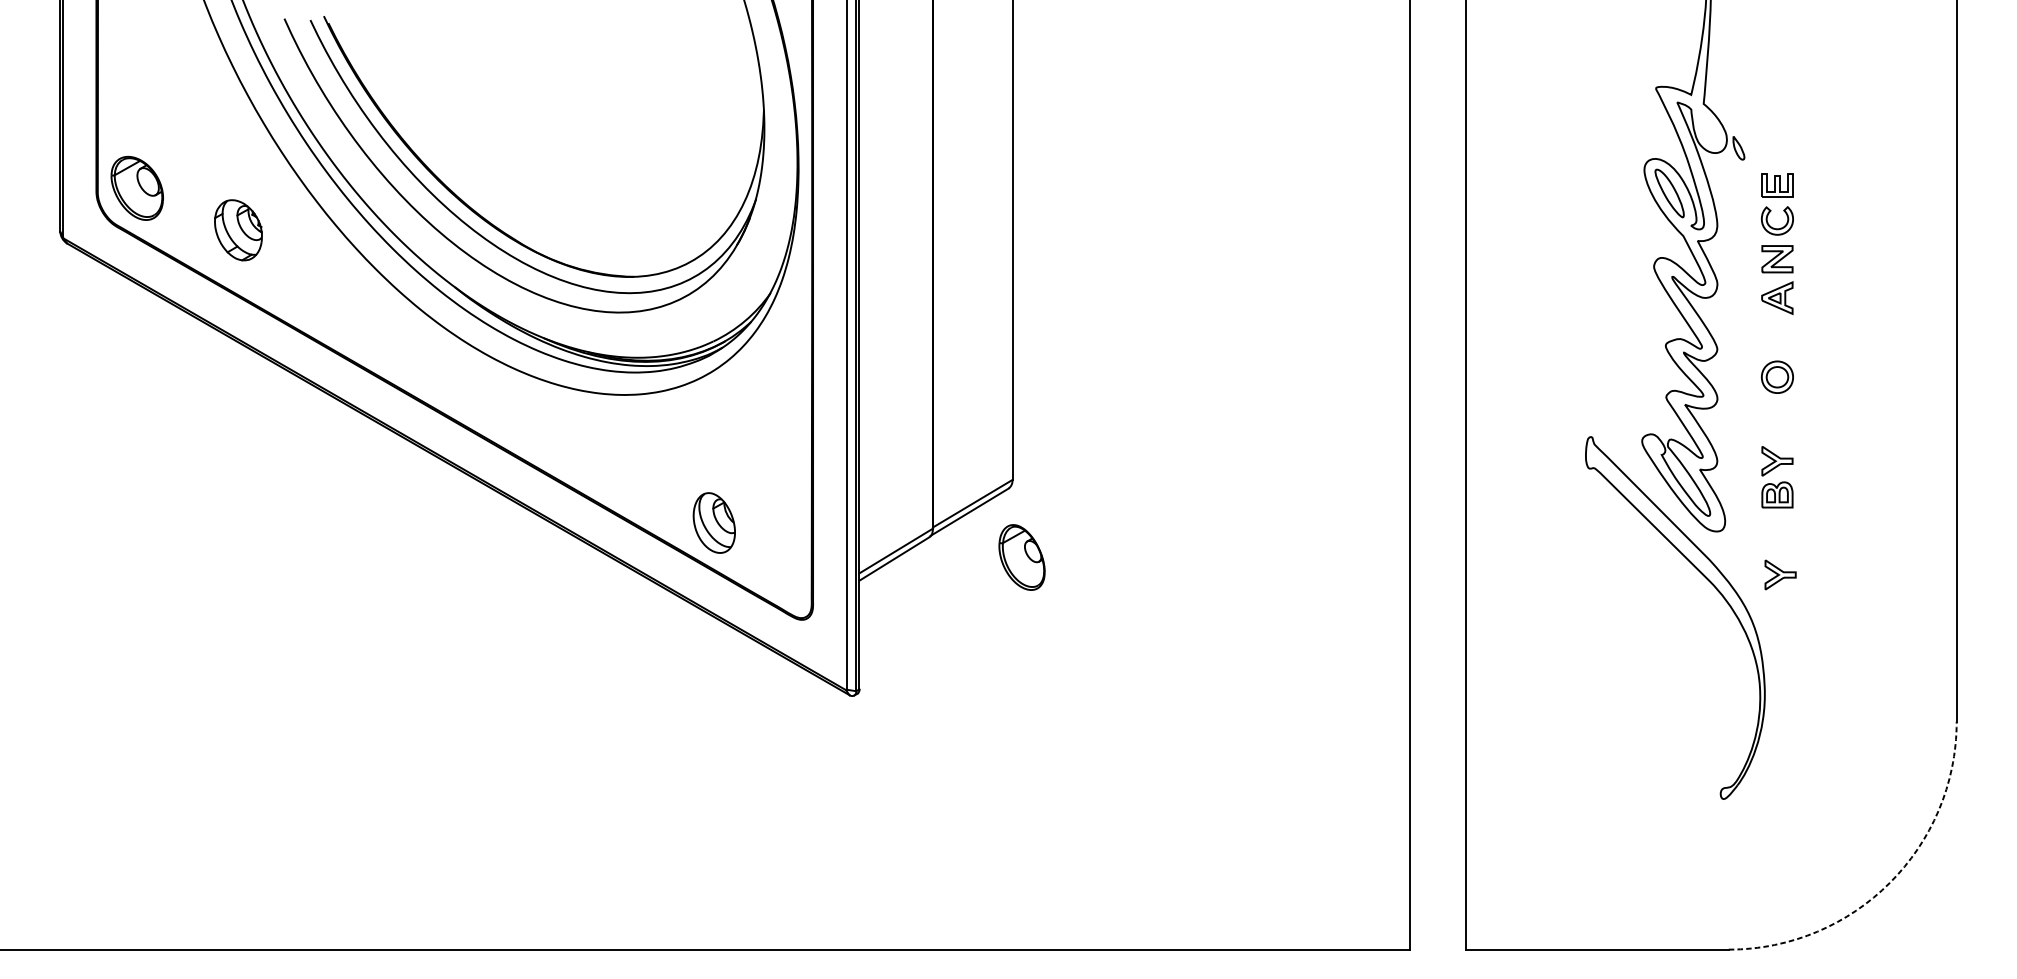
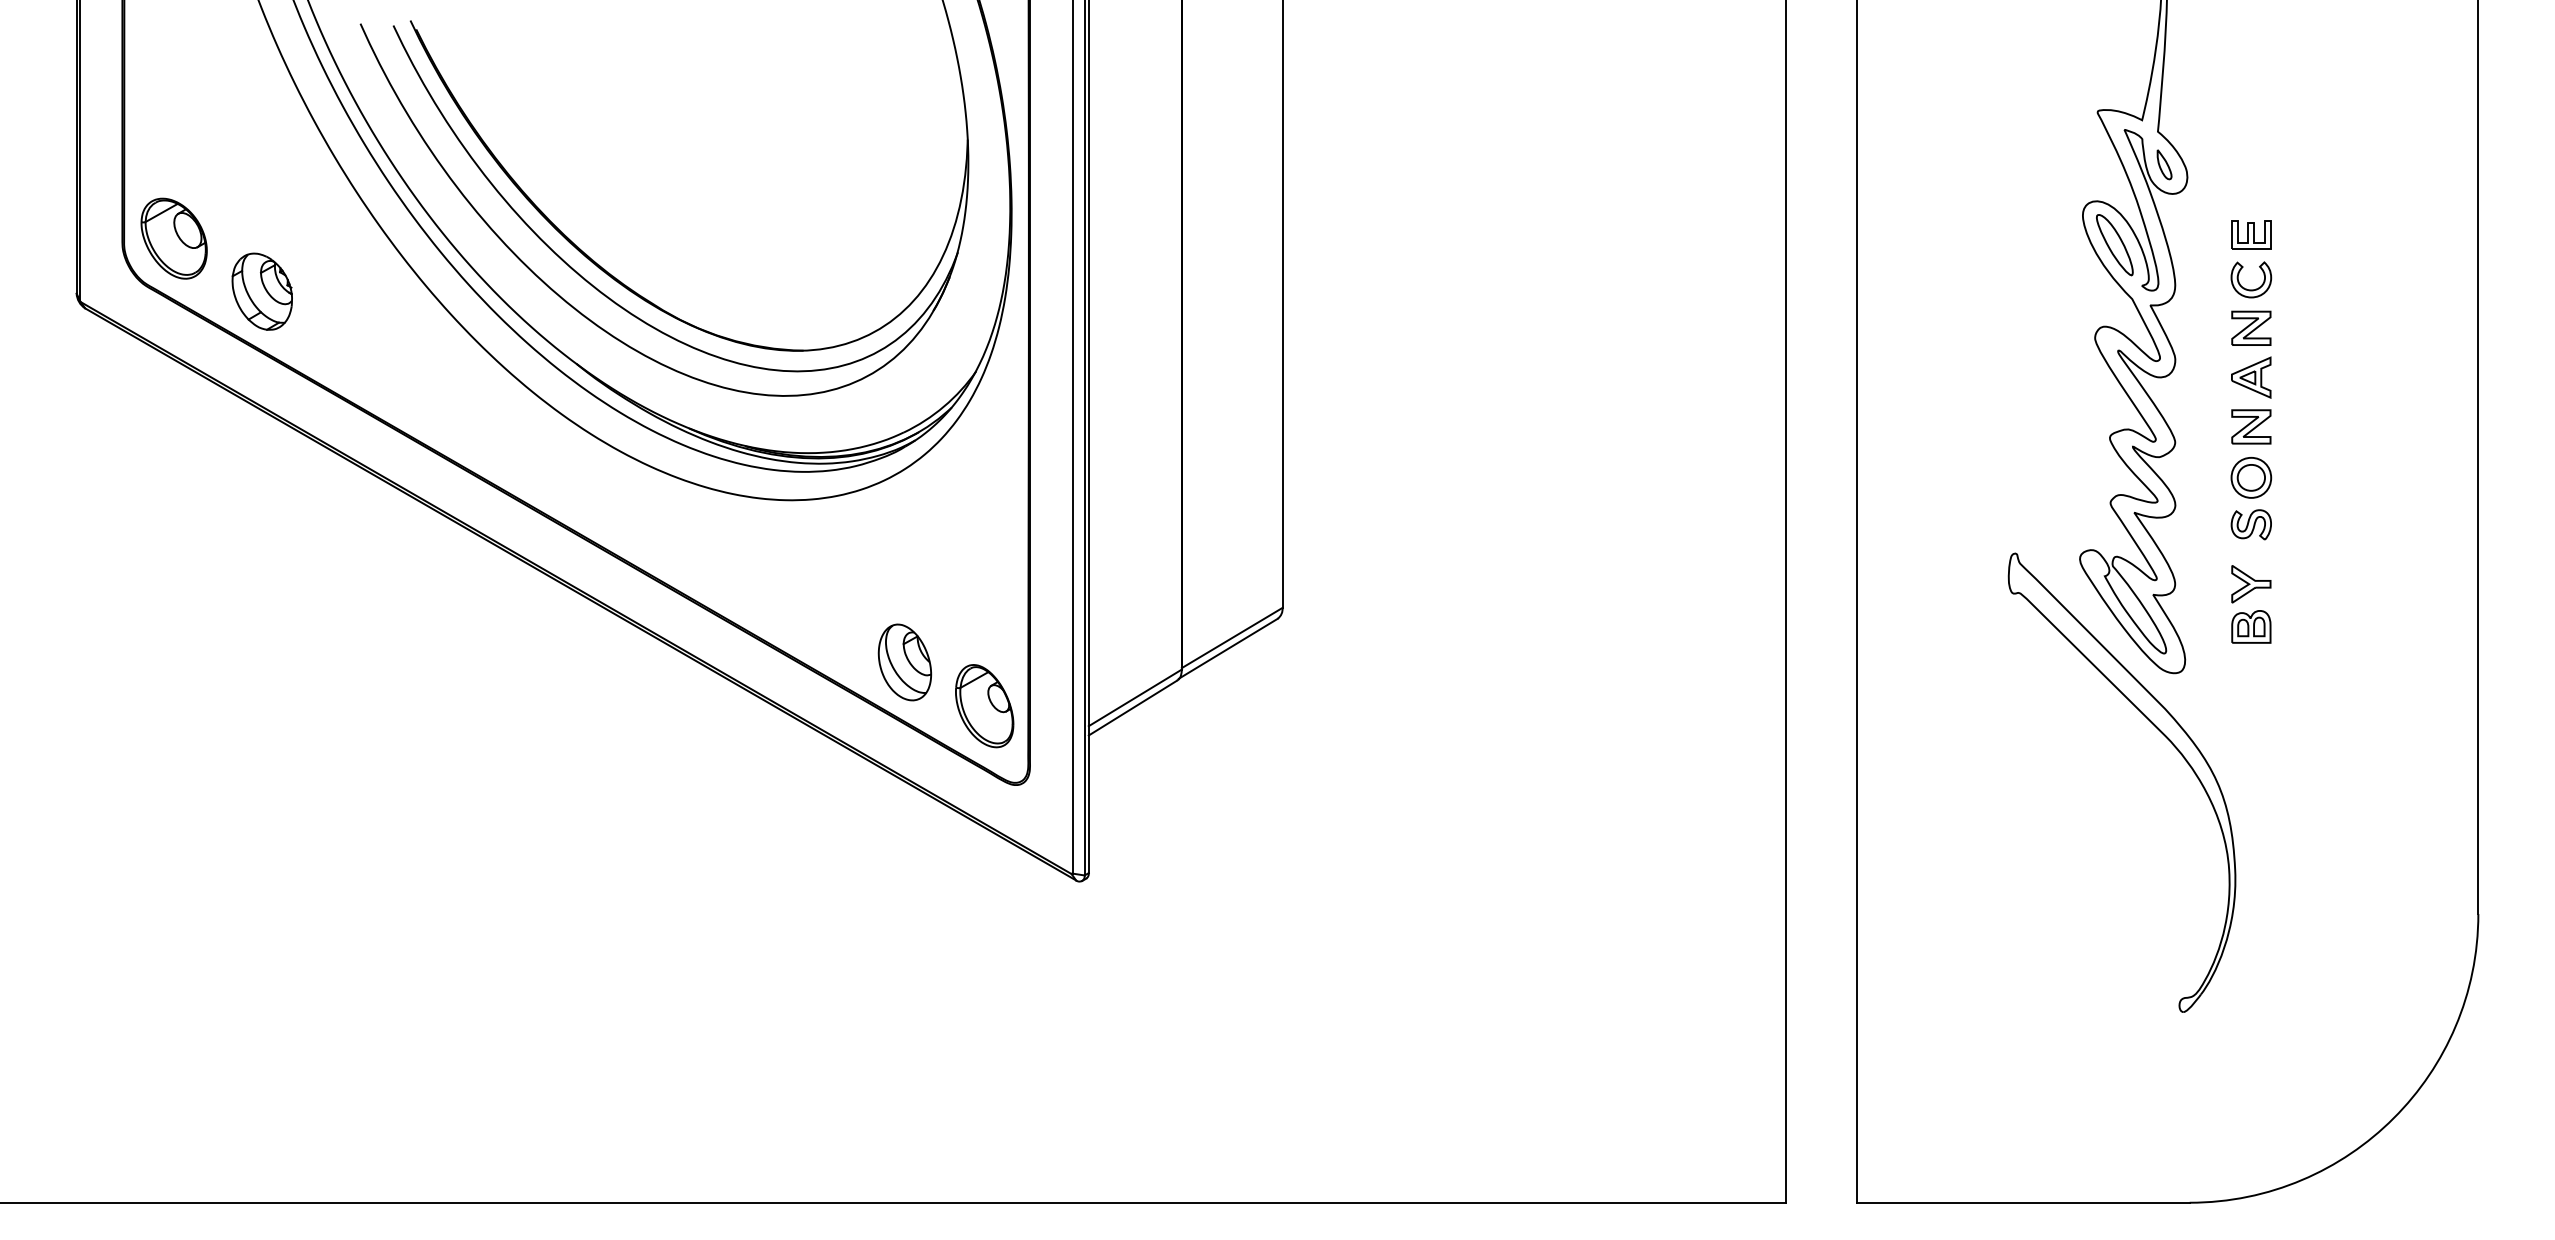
part: (1738, 147) -> (2164, 164), moved
part: (237, 230) -> (261, 291), moved
part: (1777, 336) -> (2251, 426), added
part: (1776, 414) -> (2250, 524), added
part: (1021, 557) -> (984, 706), moved
part: (1780, 575) -> (2255, 728), removed
arc: (1889, 883) -> (2393, 1118), dashed -> solid

